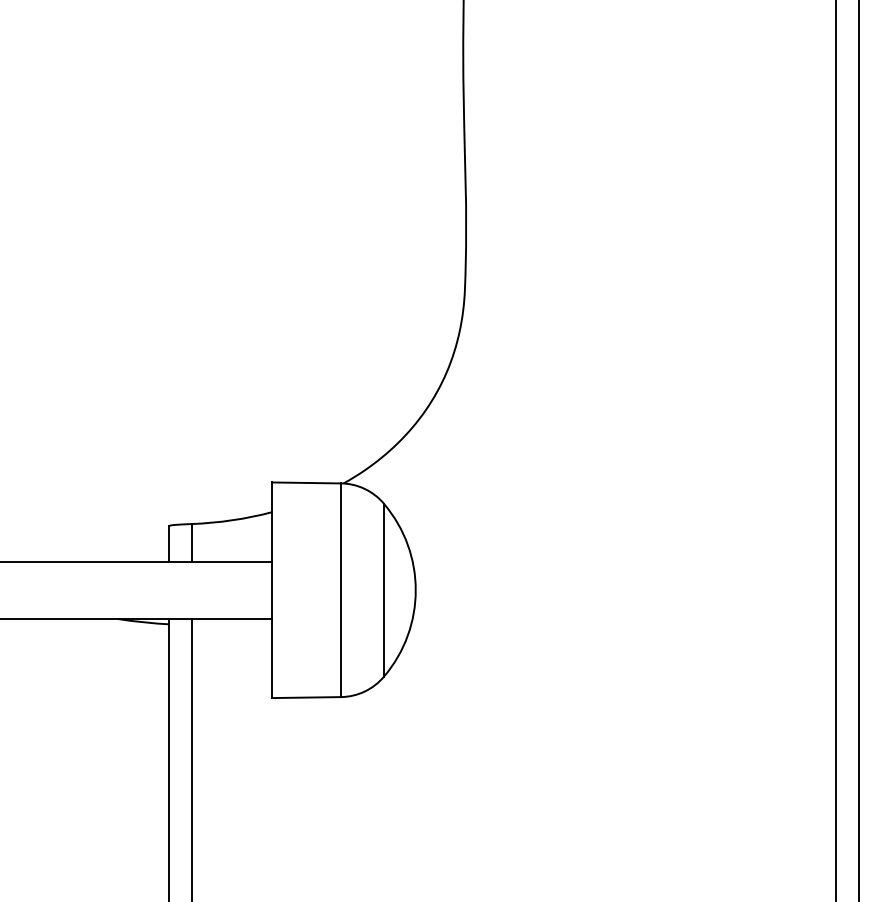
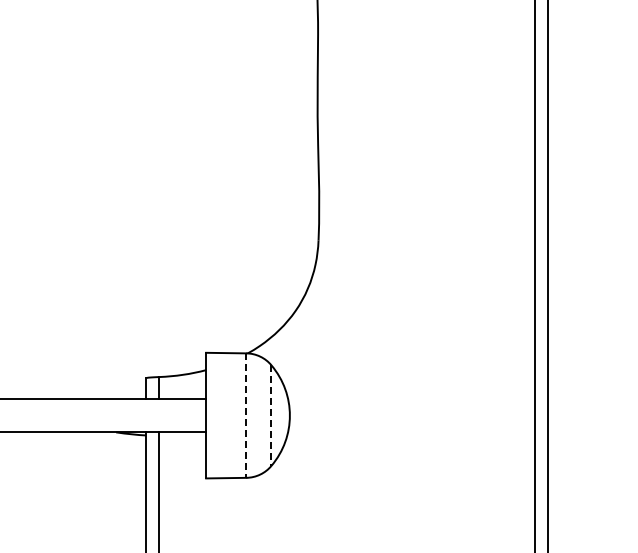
line: (341, 591) -> (246, 416), solid -> dashed
line: (384, 591) -> (271, 416), solid -> dashed

